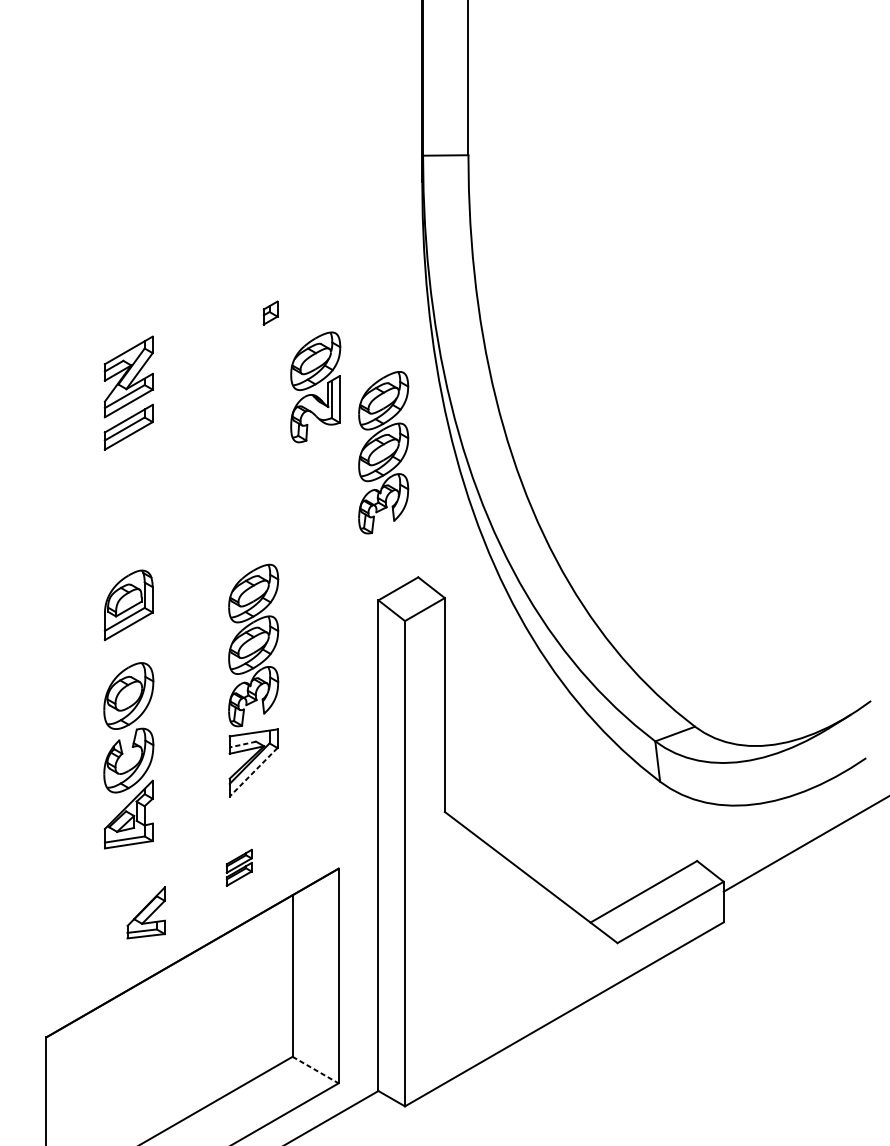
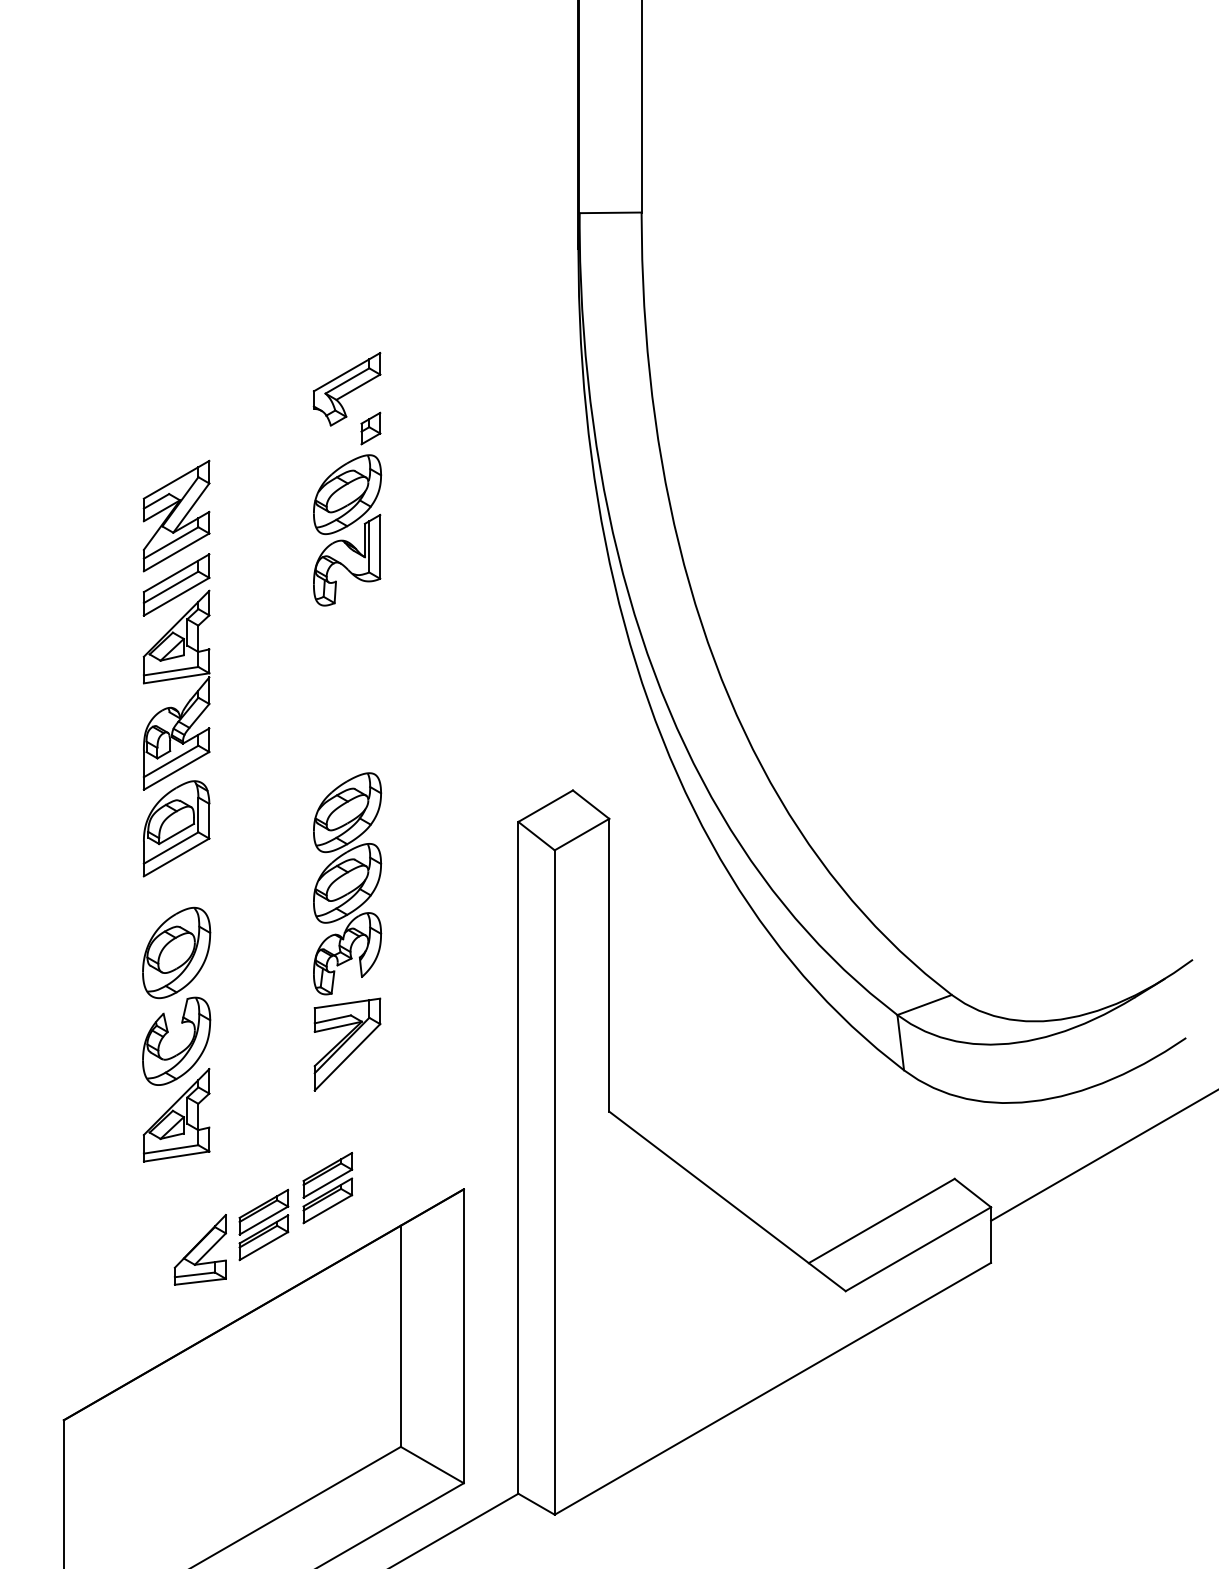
part: (252, 284) -> (346, 389), added
part: (315, 387) -> (347, 530), moved
part: (383, 452) -> (525, 619), removed
part: (128, 496) -> (176, 679), added
line: (242, 744) -> (332, 1019), dashed -> solid
line: (253, 772) -> (347, 1057), dashed -> solid
part: (239, 868) -> (327, 1188), size x1.43
part: (192, 894) -> (263, 1224), added
line: (315, 1070) -> (432, 1465), dashed -> solid

